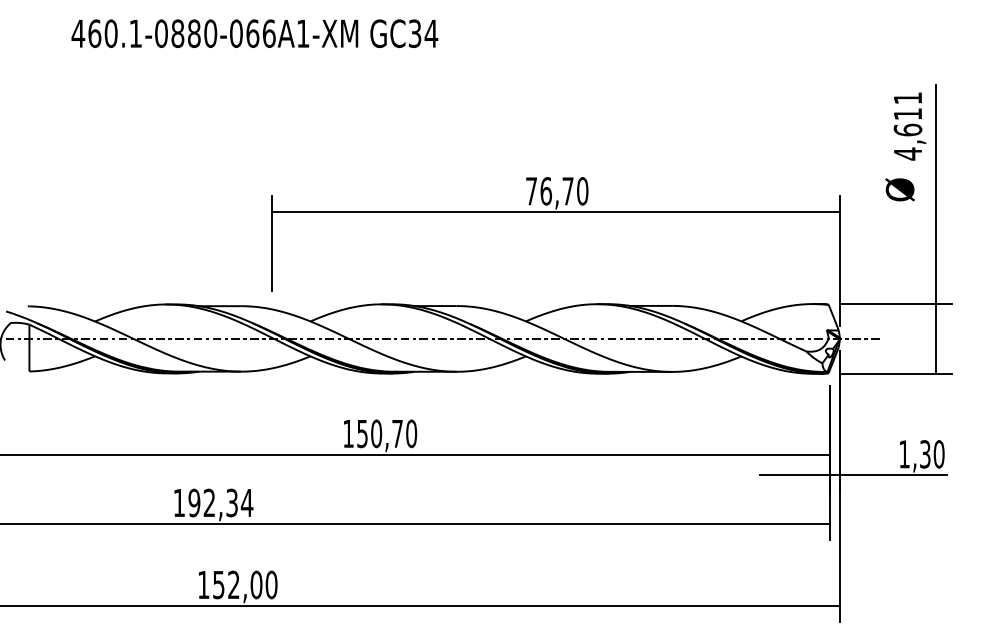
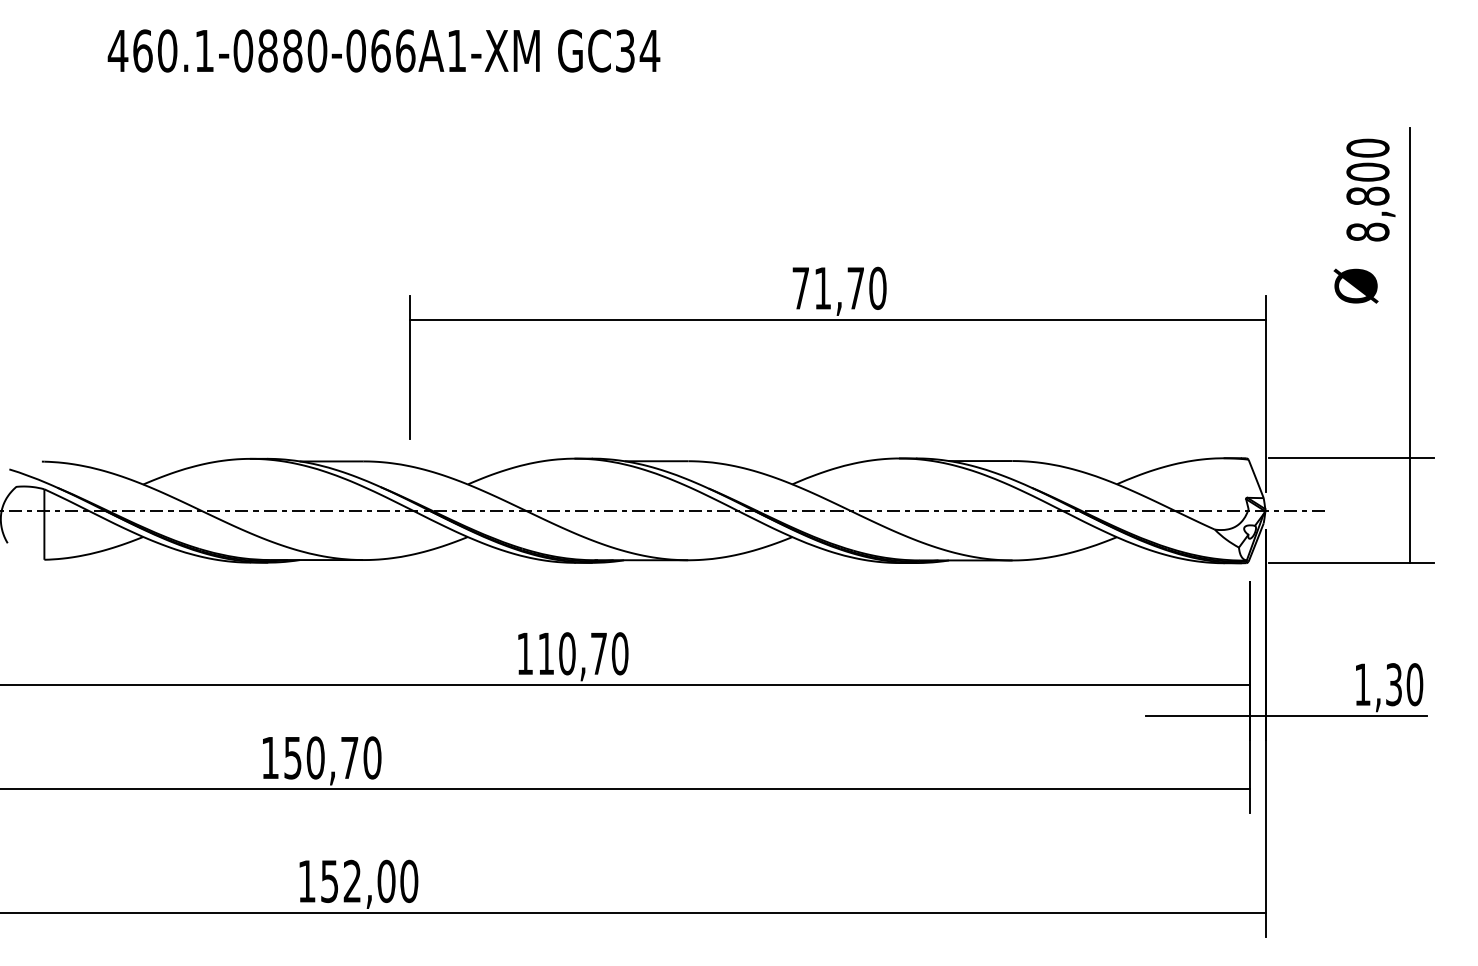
text: (907, 126) -> (1367, 190), 4,611 -> 8,800
text: (546, 191) -> (823, 288), 76,70 -> 71,70
text: (362, 434) -> (546, 654), 150,70 -> 110,70
text: (220, 502) -> (332, 757), 192,34 -> 150,70

